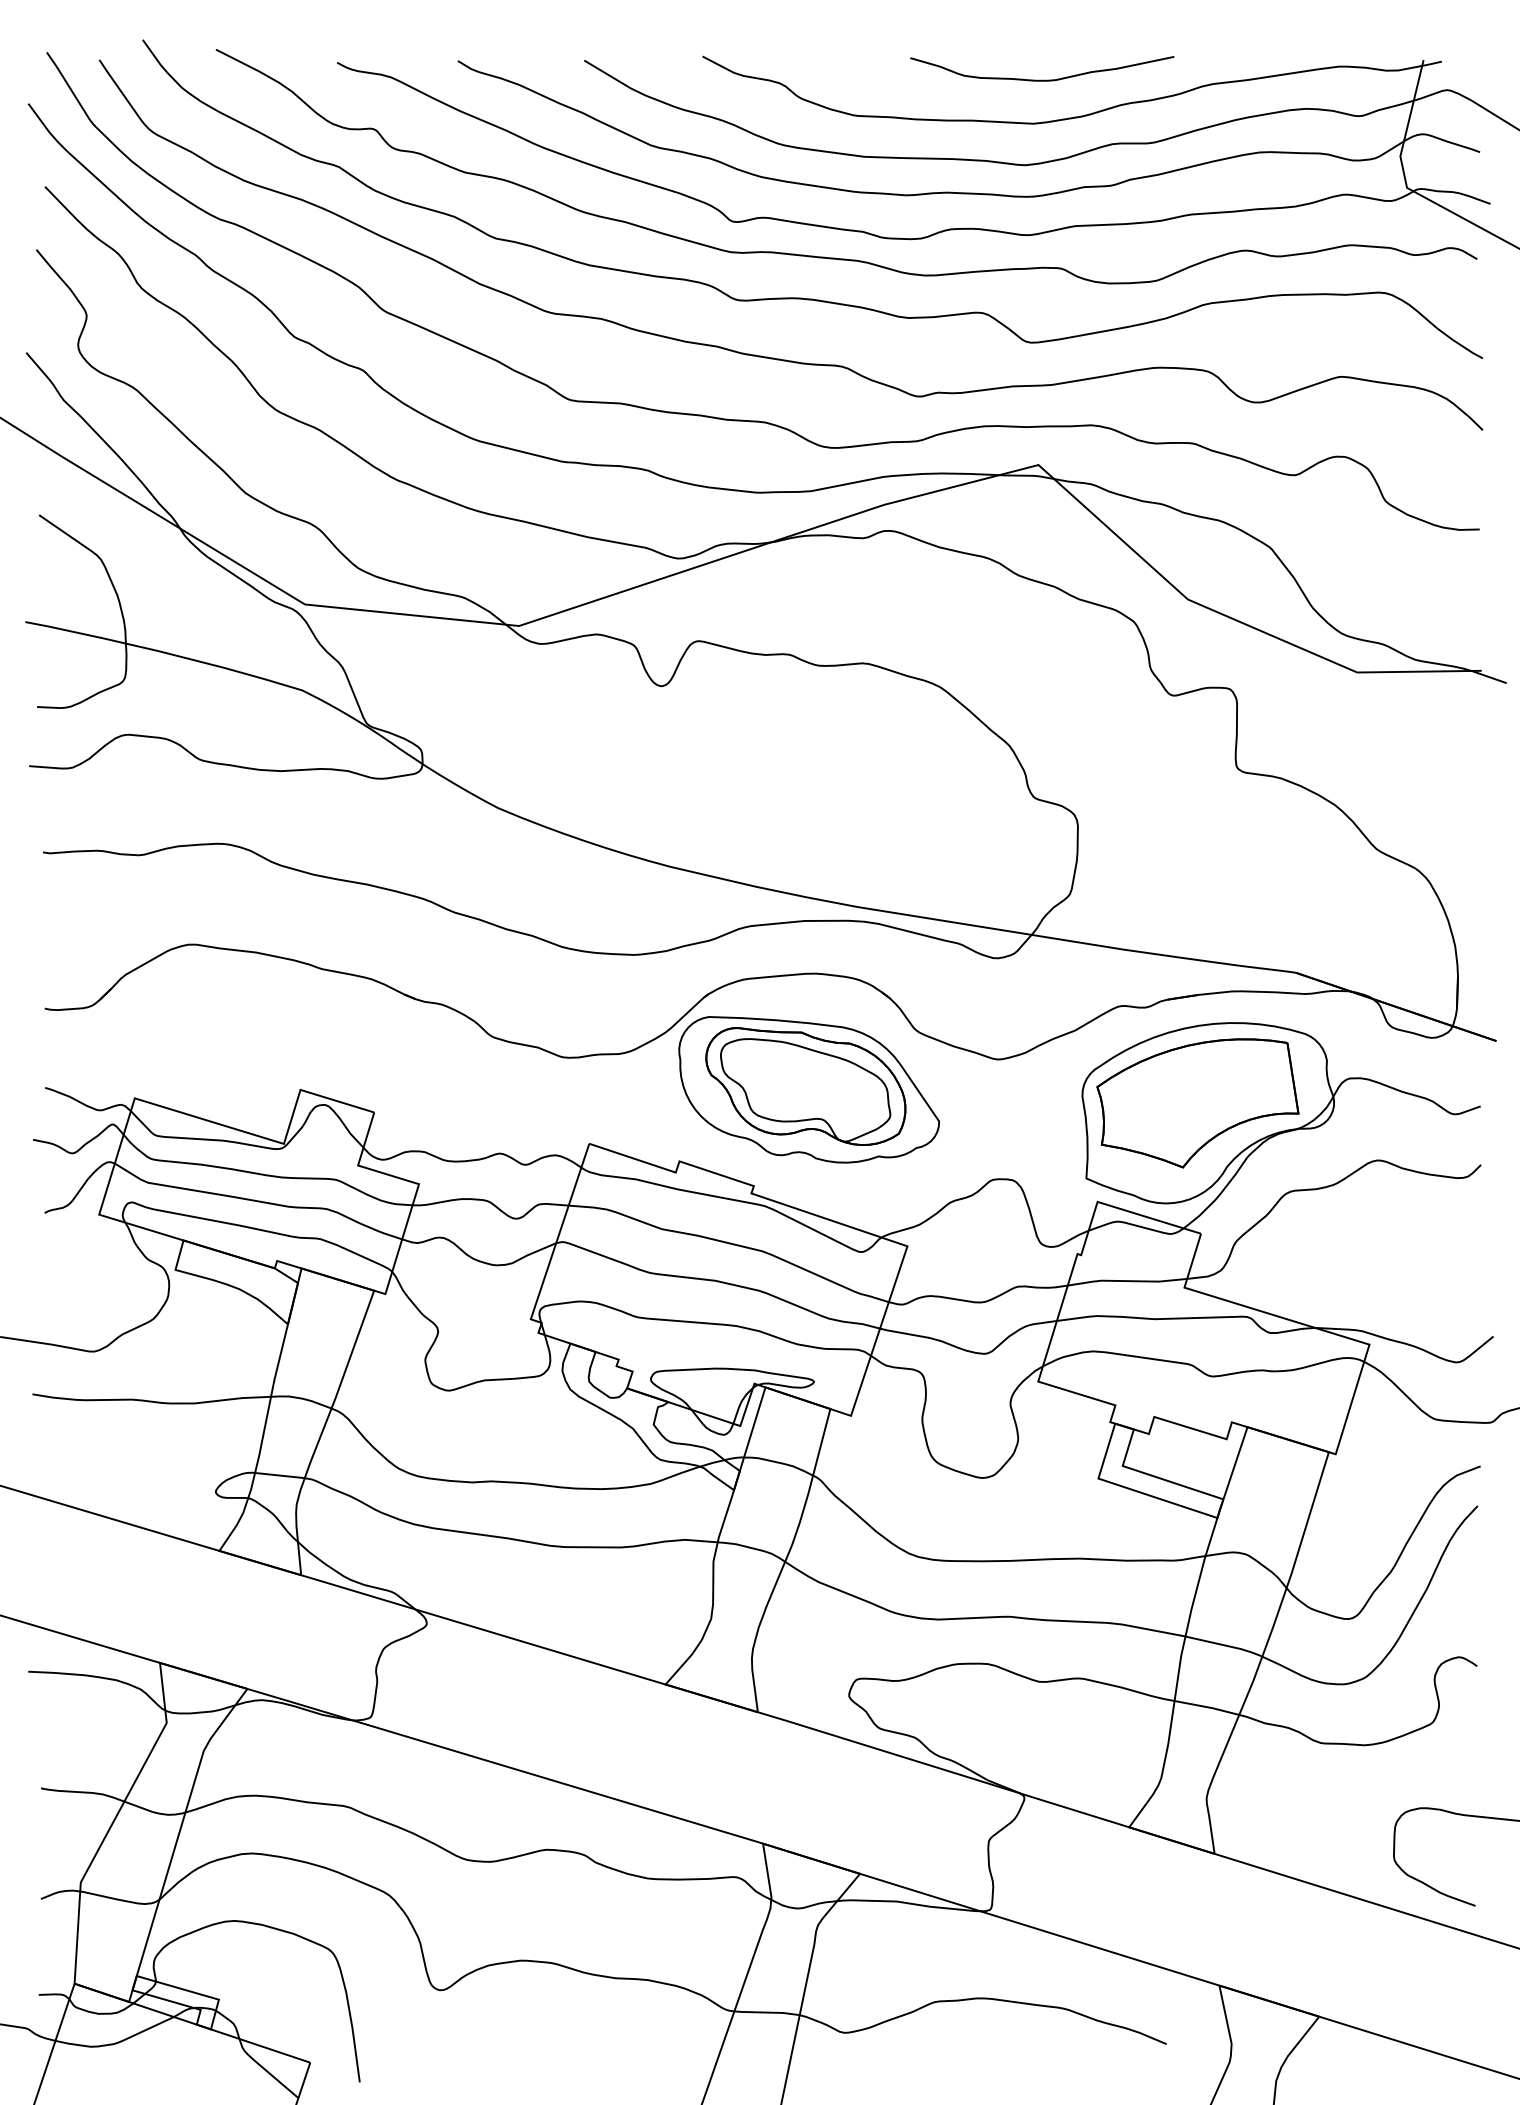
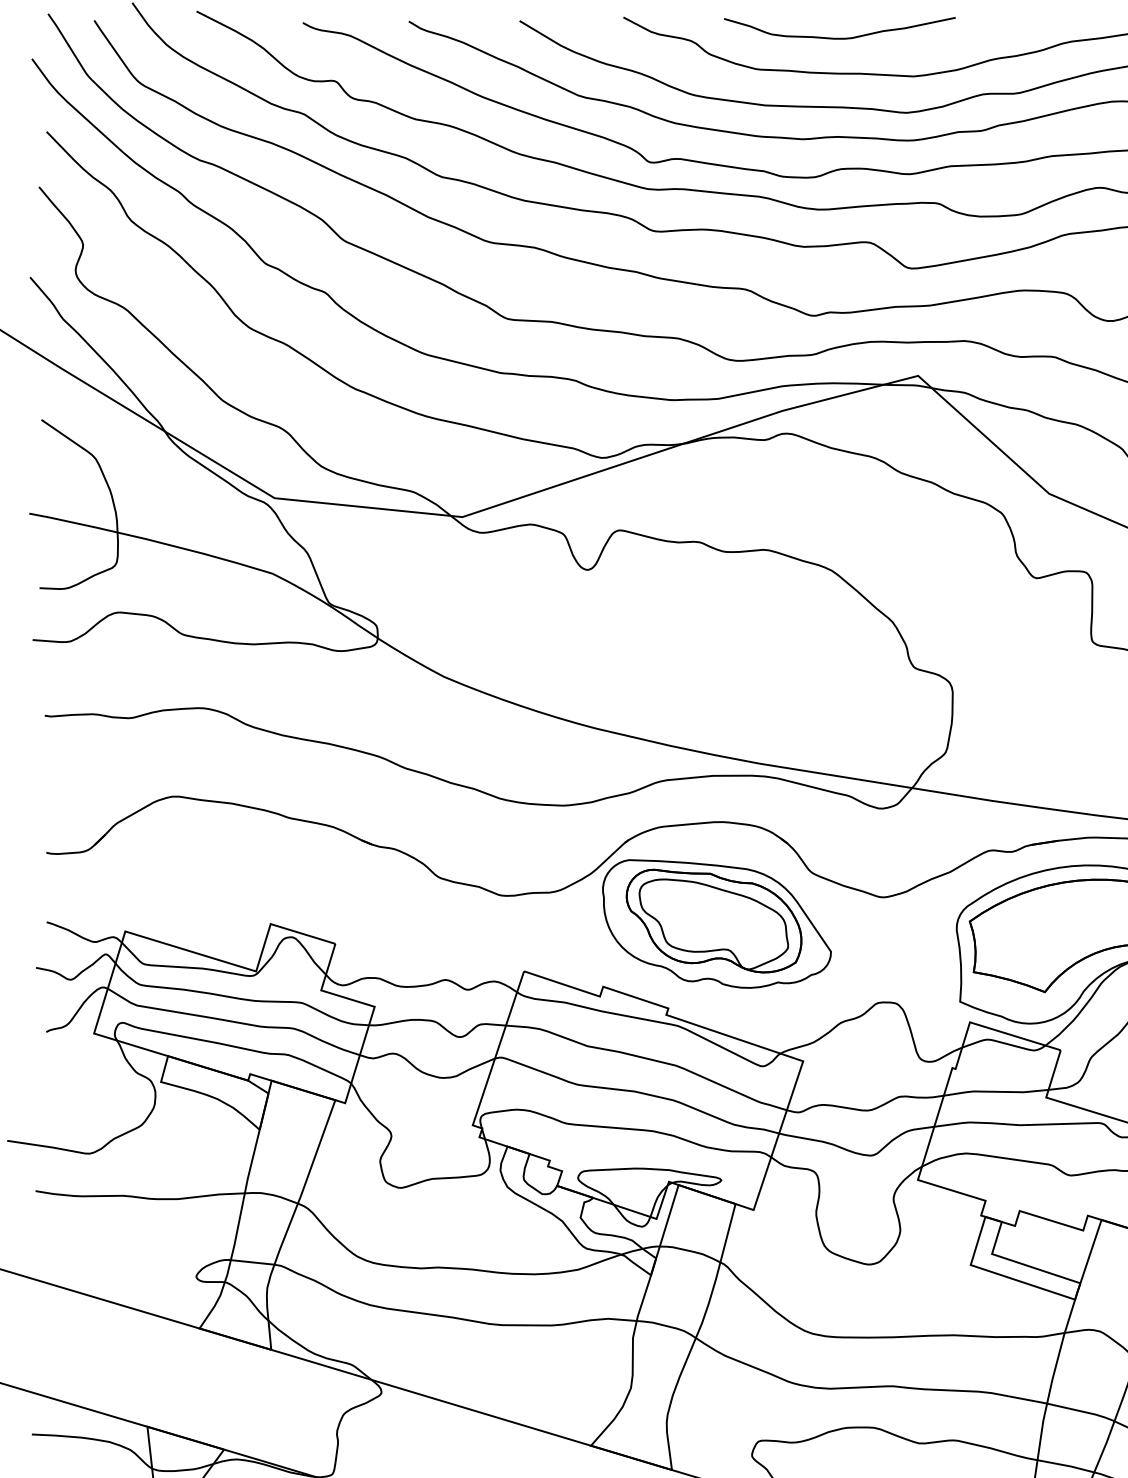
curve: (1042, 79) -> (840, 37), moved

